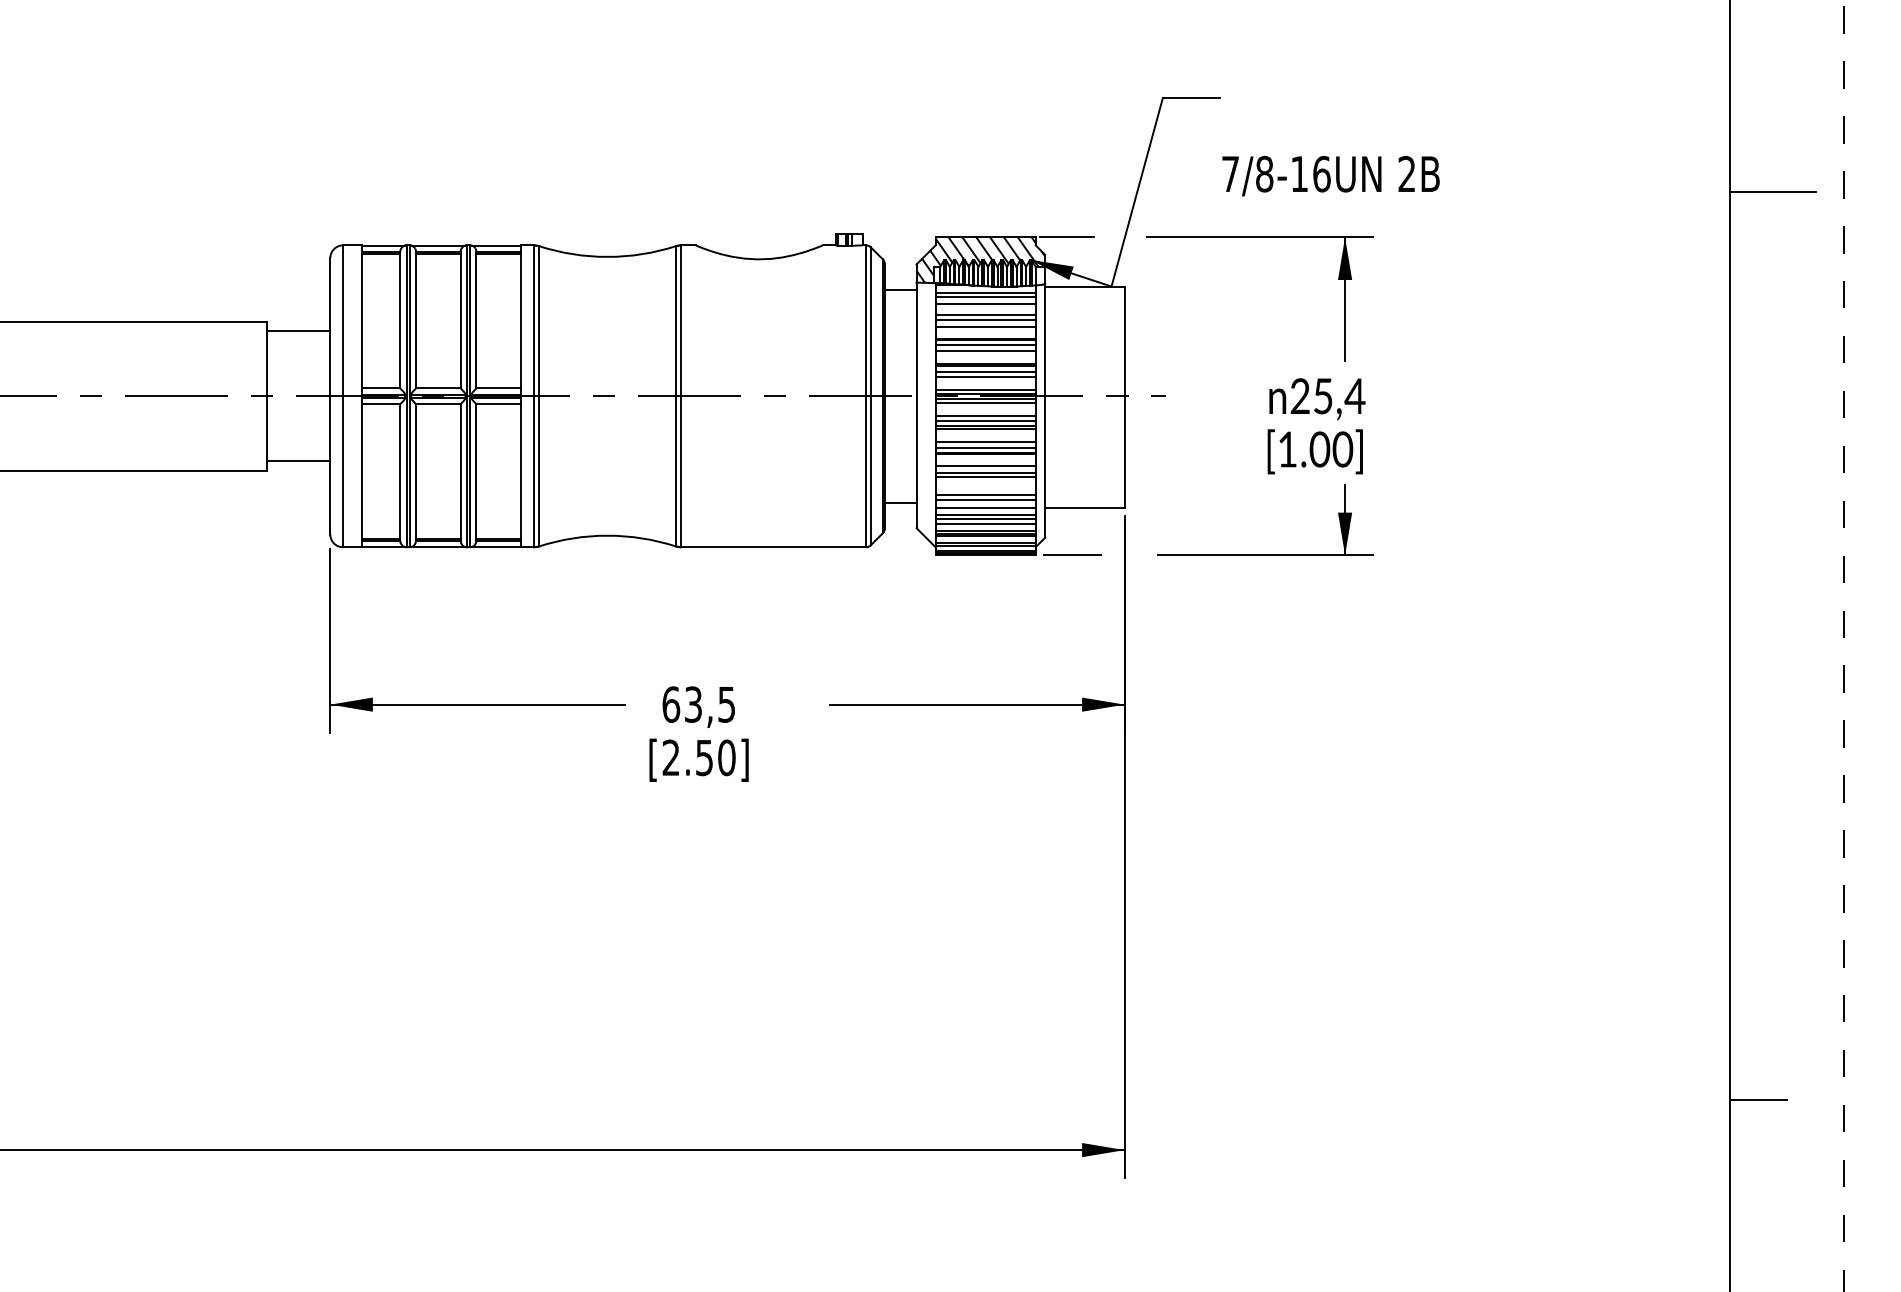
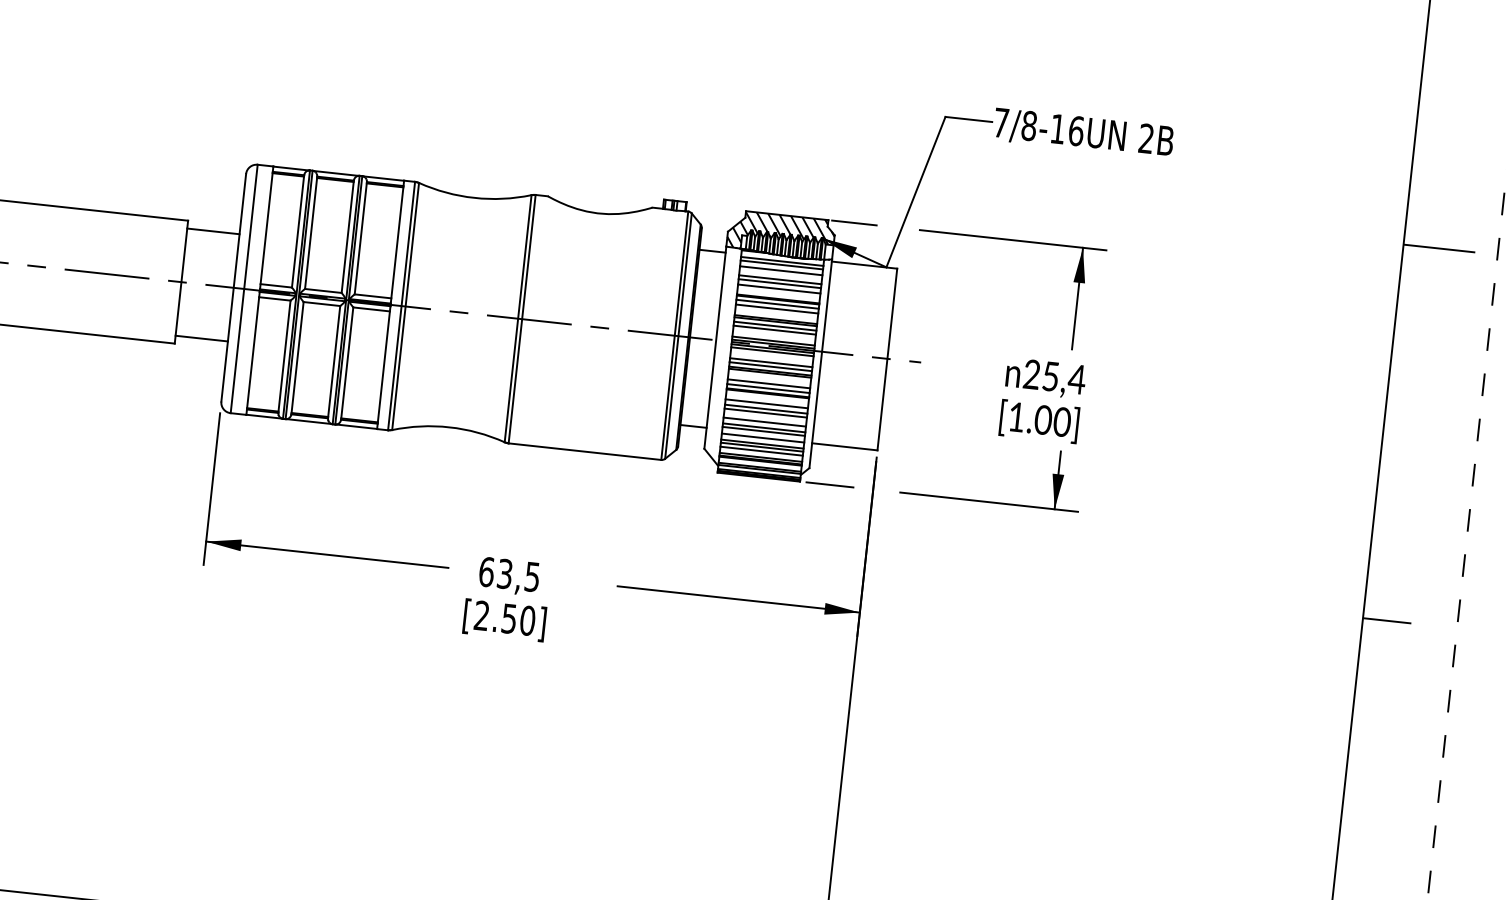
text: (1330, 175) -> (1083, 132), moved
line: (985, 488) -> (764, 422), added
line: (1758, 645) -> (1386, 620), added

